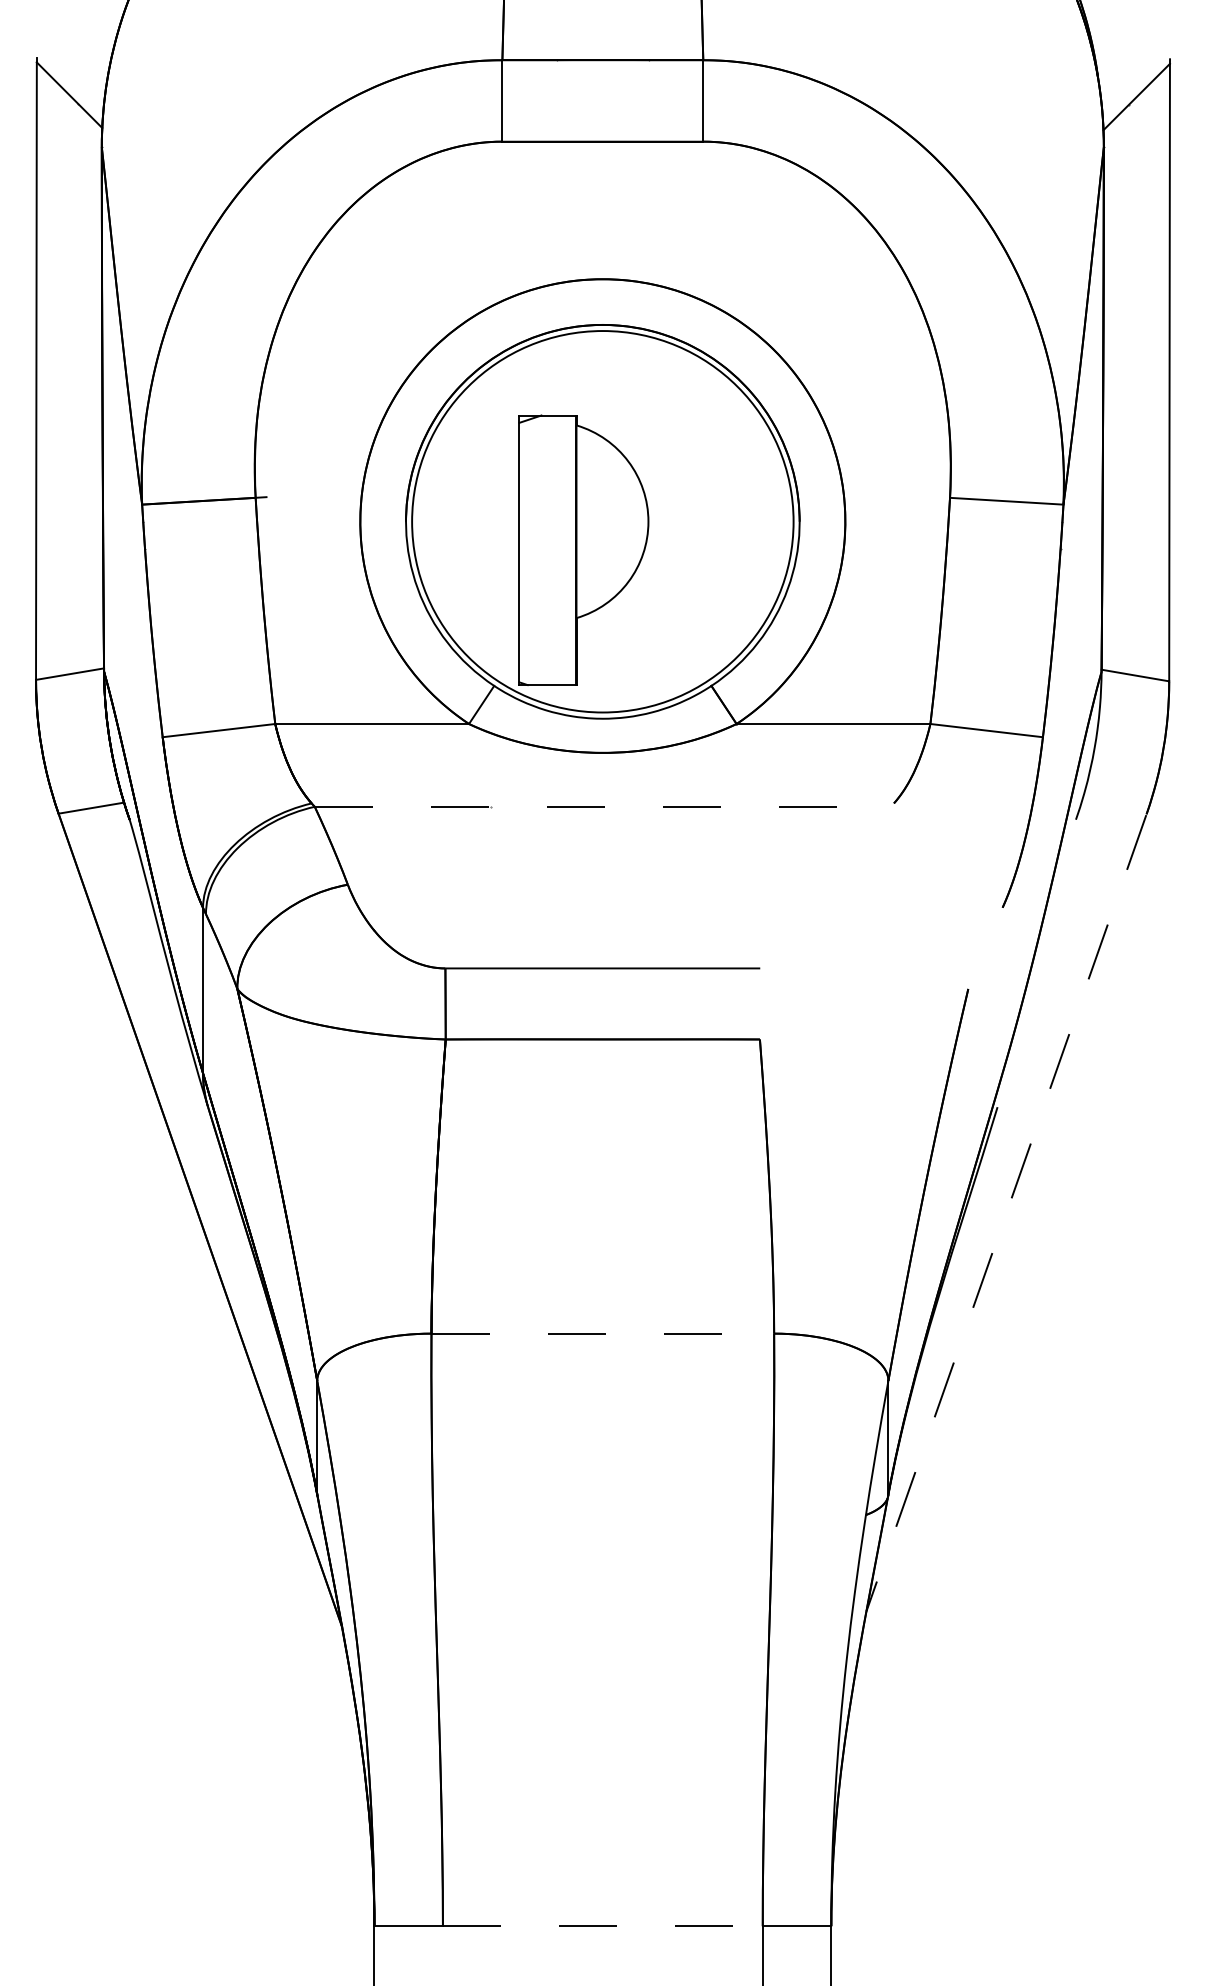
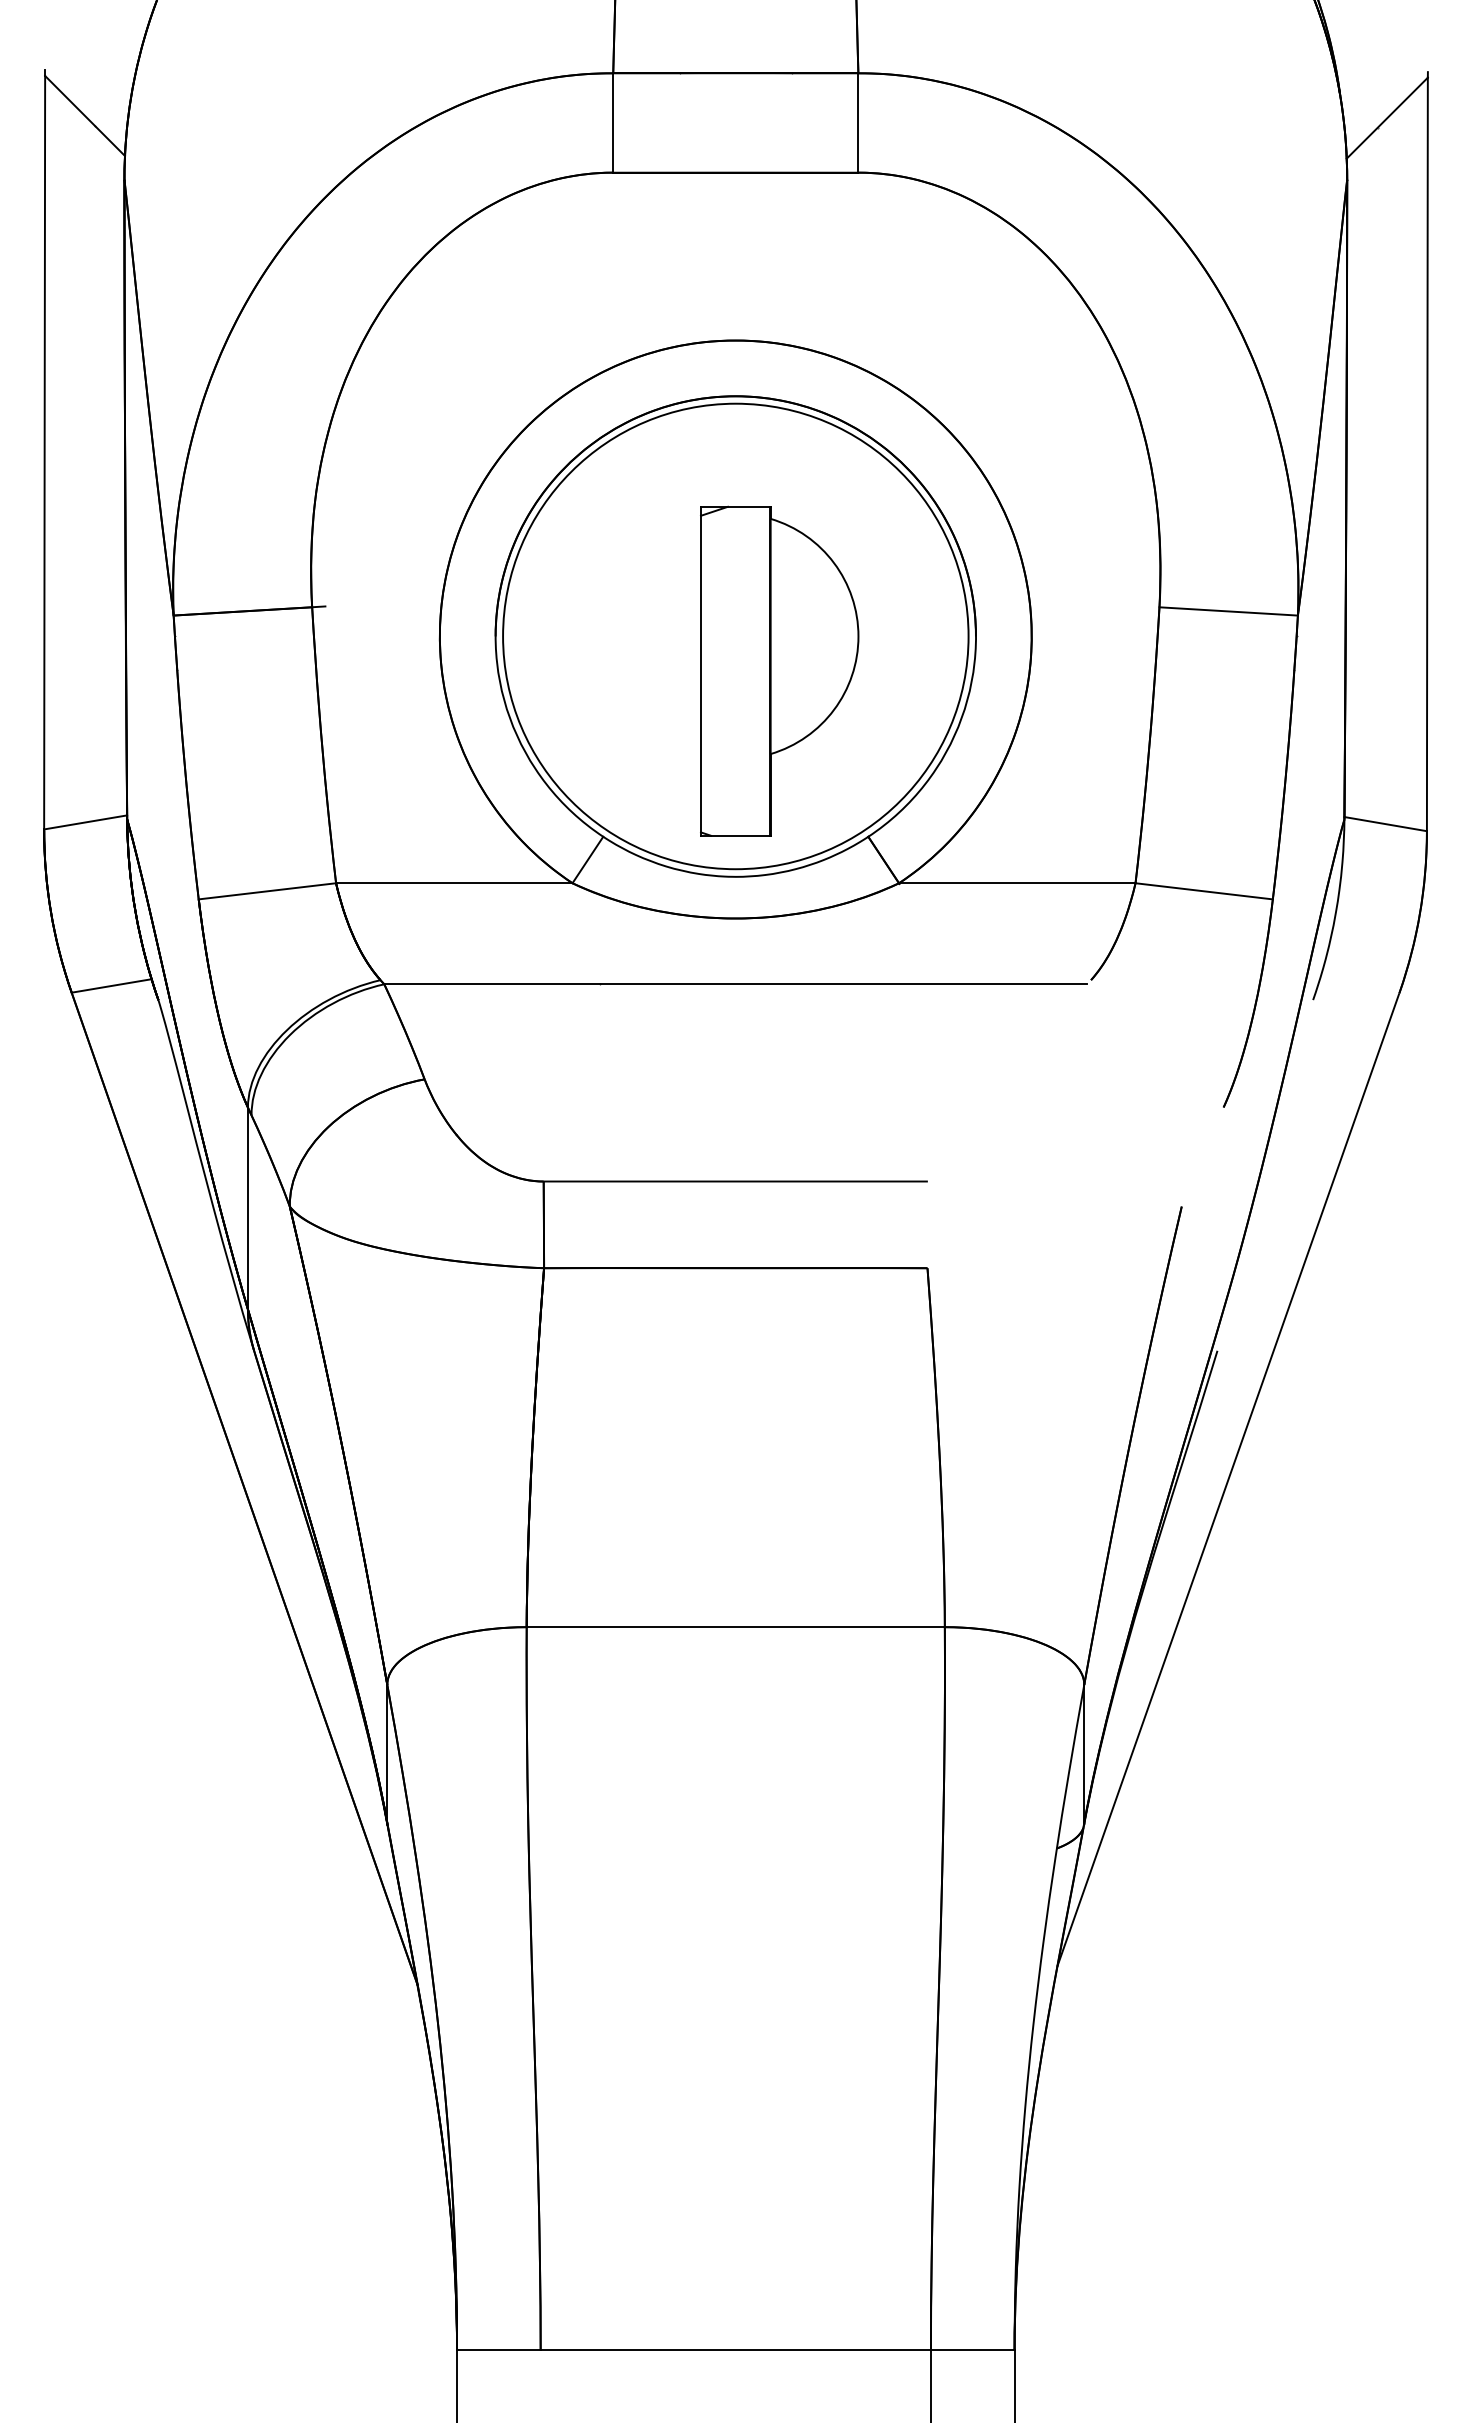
part: (583, 549) -> (779, 670), moved
line: (603, 806) -> (736, 984), dashed -> solid
line: (1006, 1213) -> (1228, 1480), dashed -> solid
line: (603, 1333) -> (736, 1627), dashed -> solid
line: (603, 1926) -> (736, 2350), dashed -> solid

